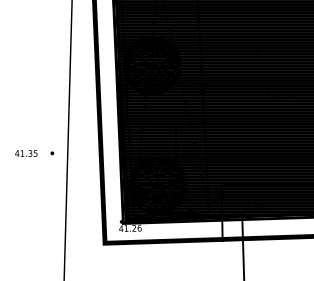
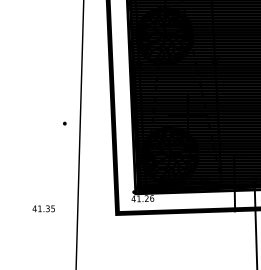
text: (26, 153) -> (43, 208), moved

